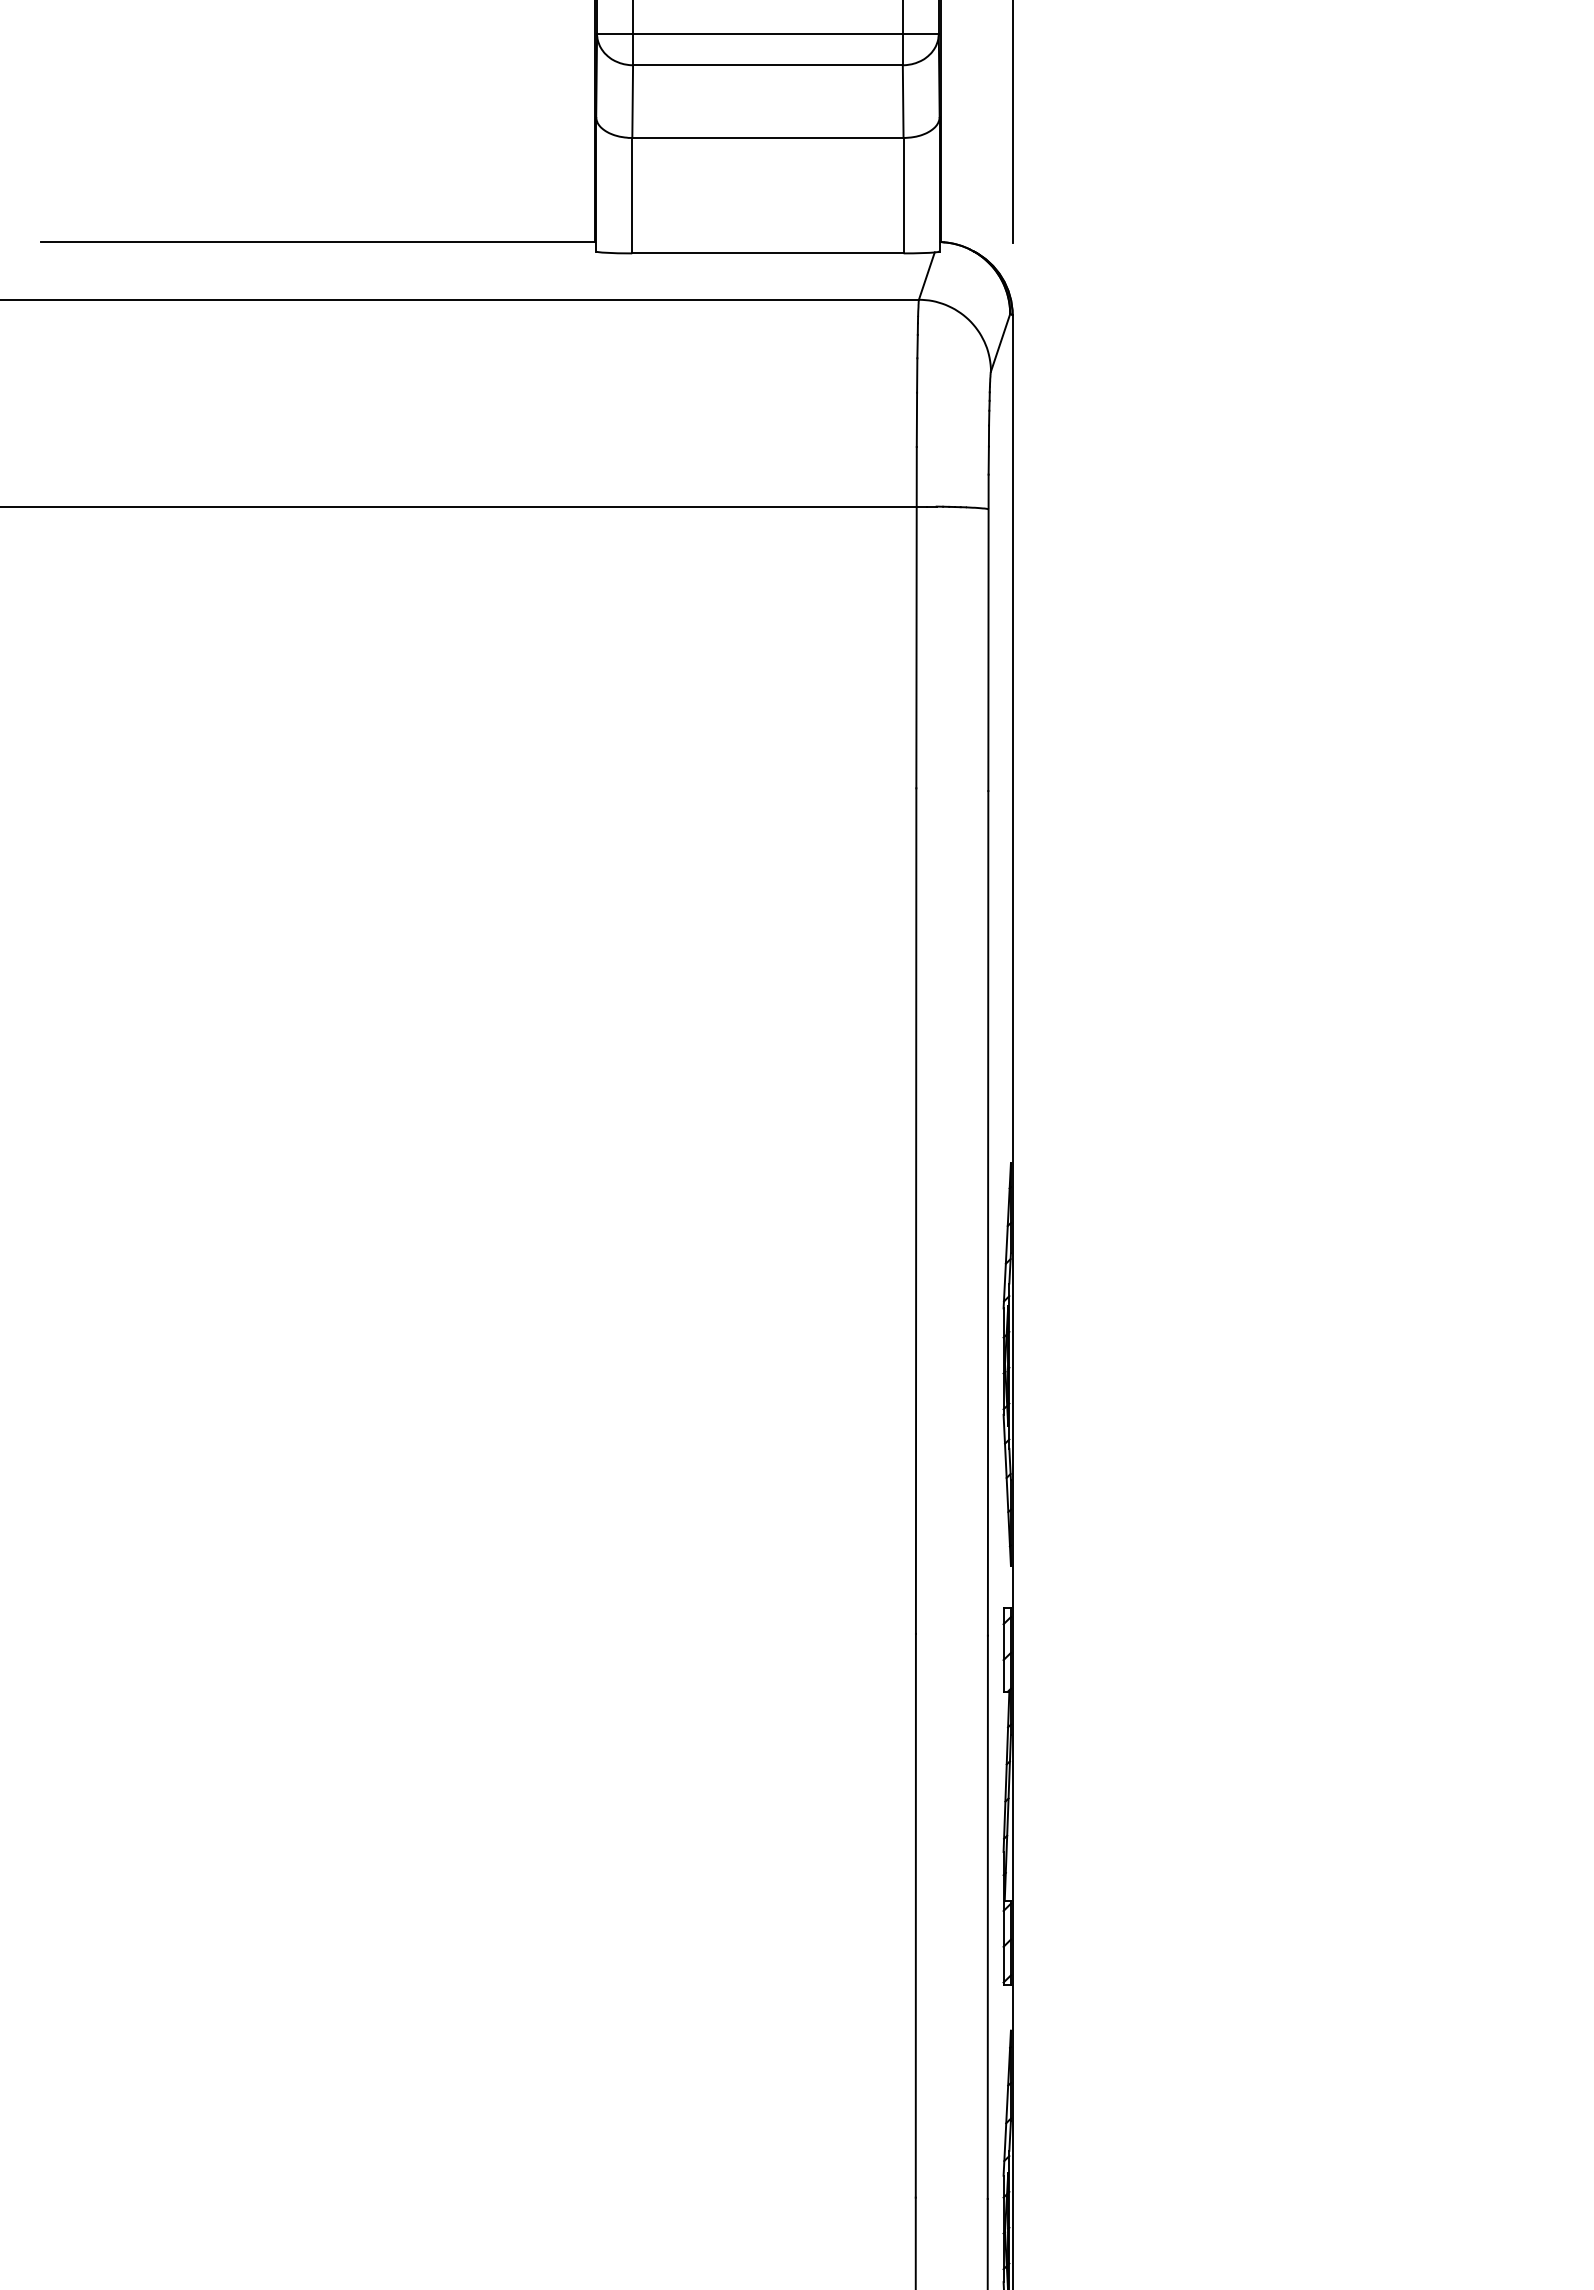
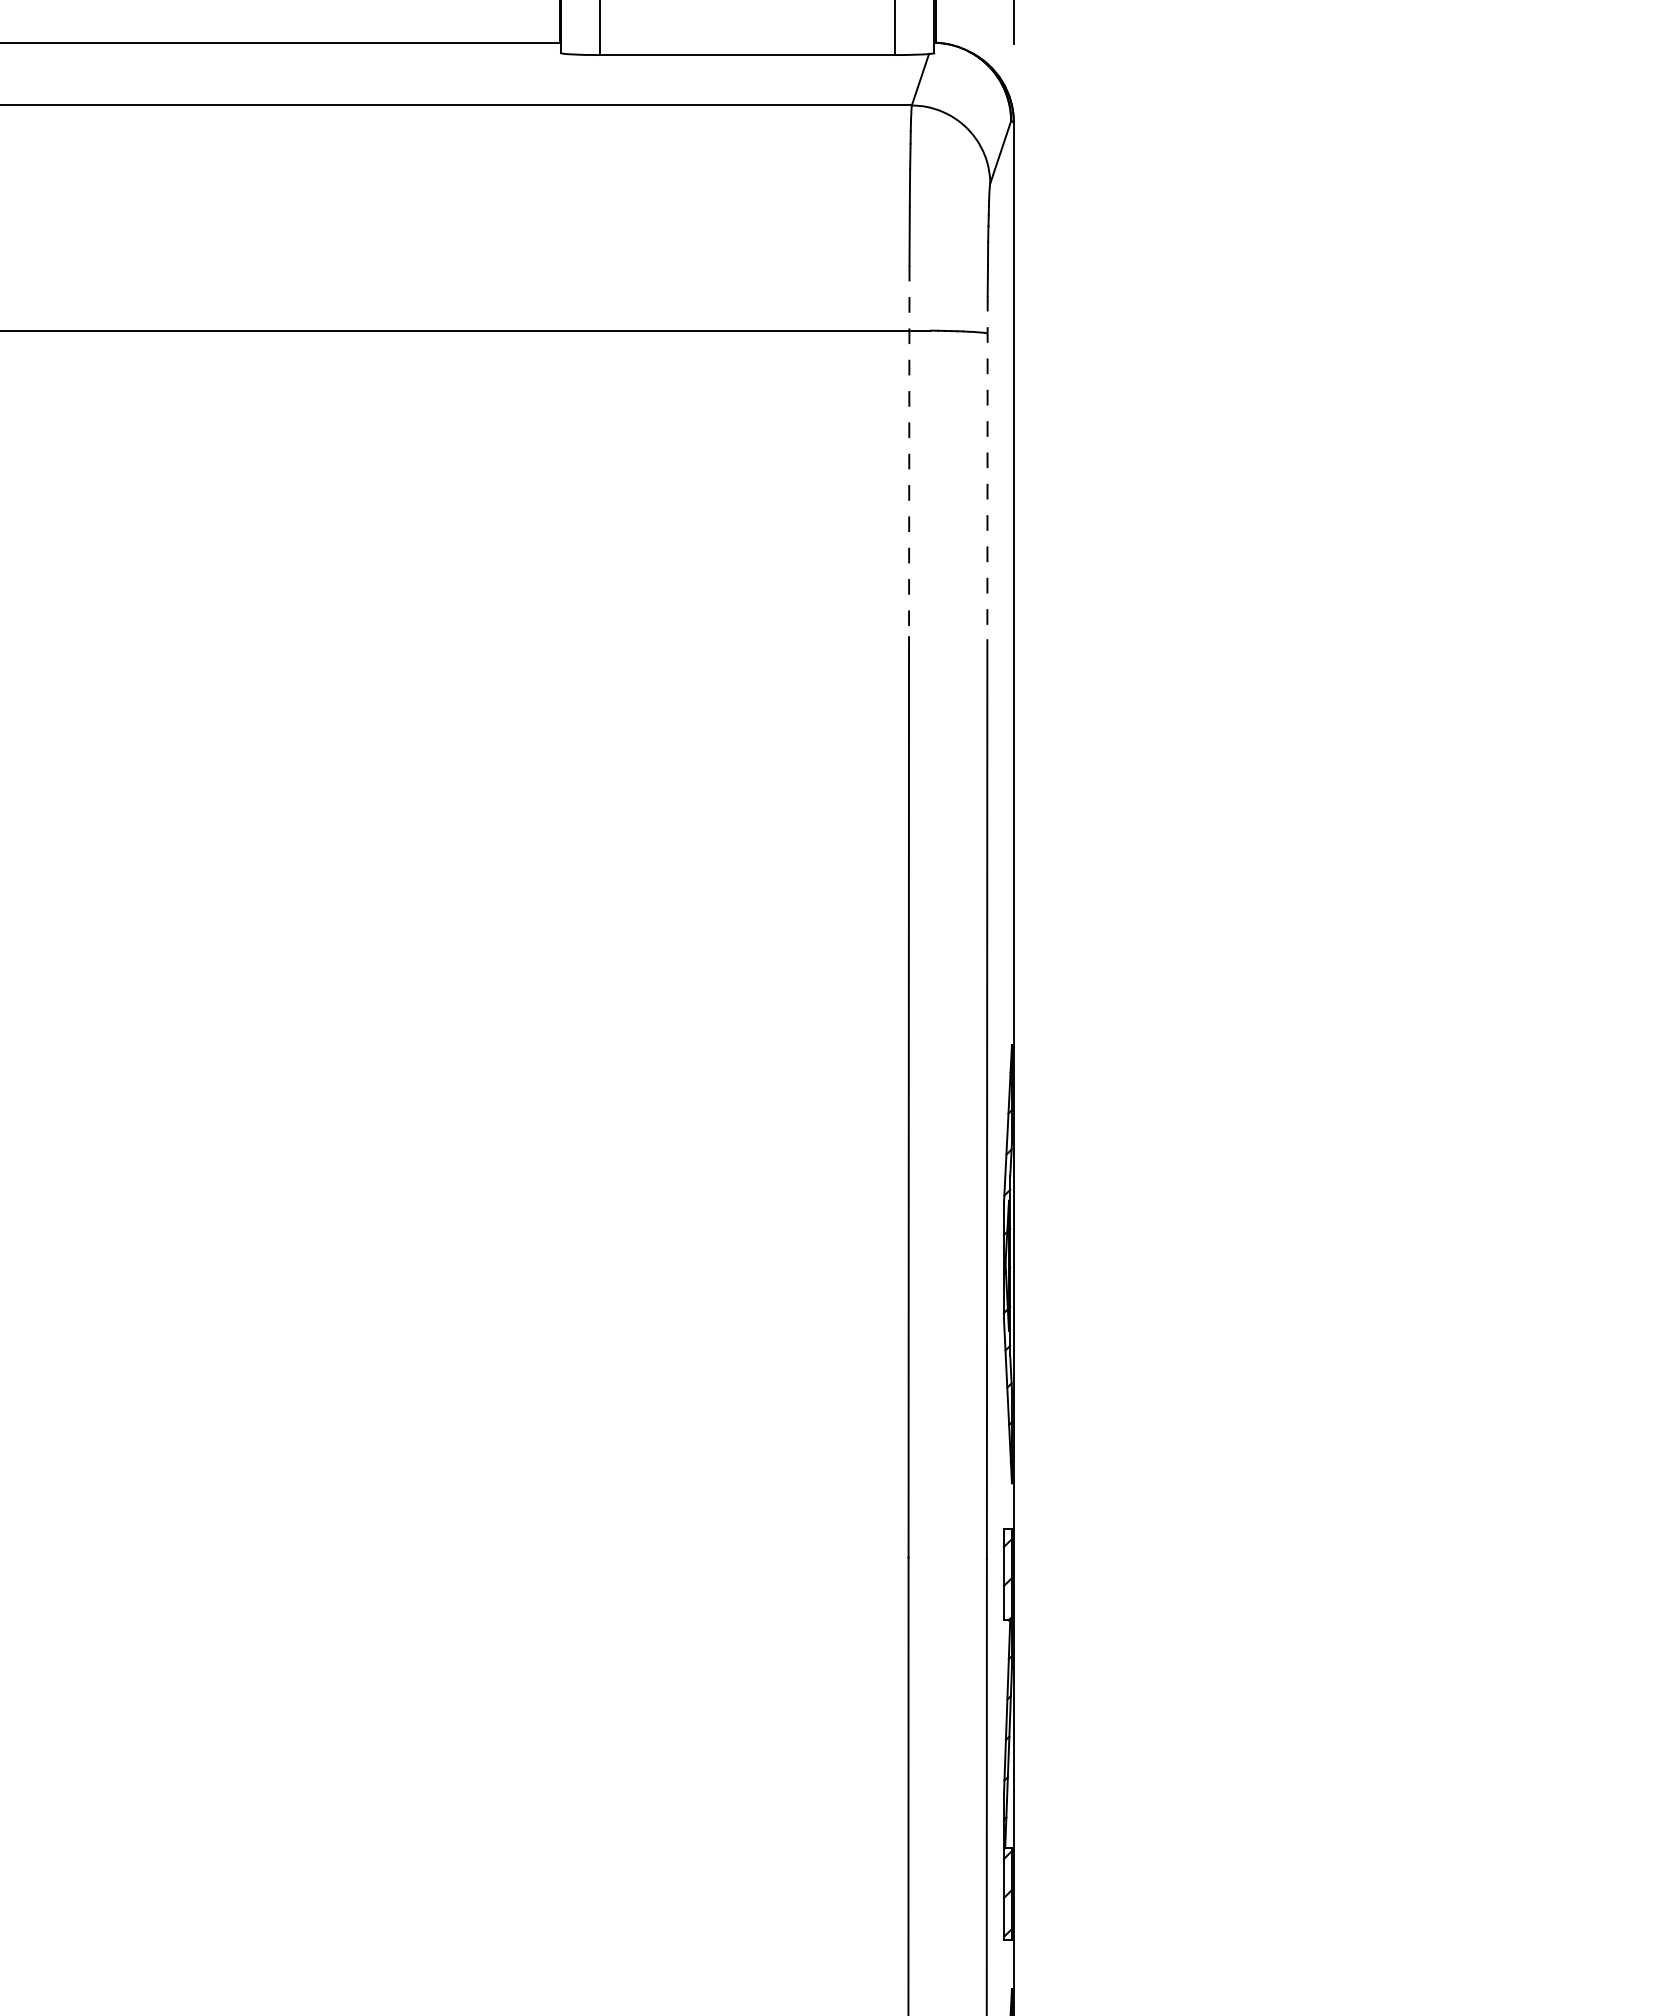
line: (916, 617) -> (909, 451), solid -> dashed
line: (988, 633) -> (987, 468), solid -> dashed

